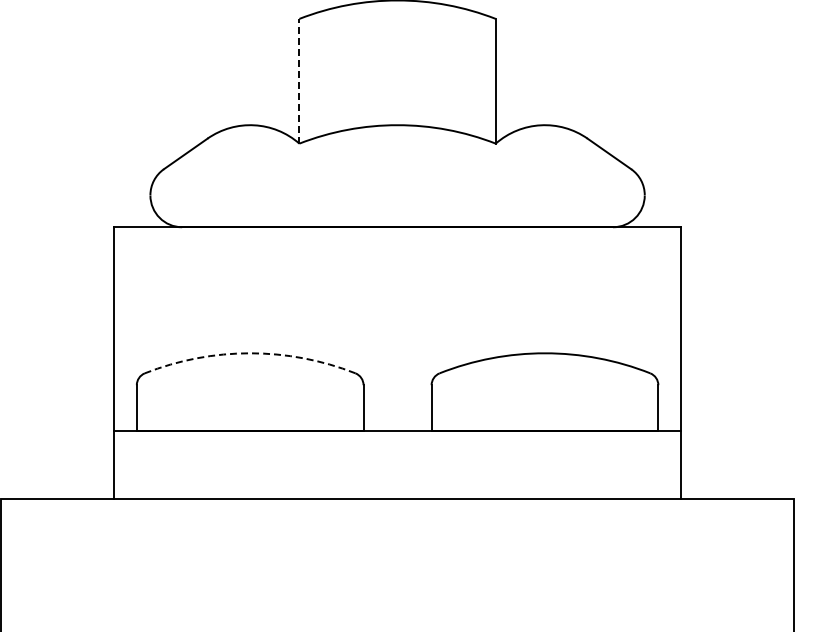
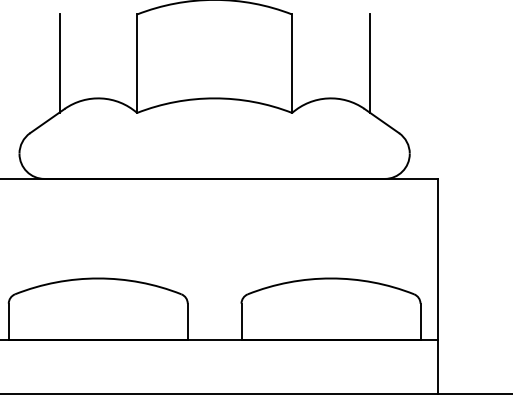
line: (201, 80) -> (59, 63), added
line: (299, 80) -> (137, 63), dashed -> solid
line: (593, 80) -> (369, 63), added
arc: (250, 353) -> (98, 278), dashed -> solid

